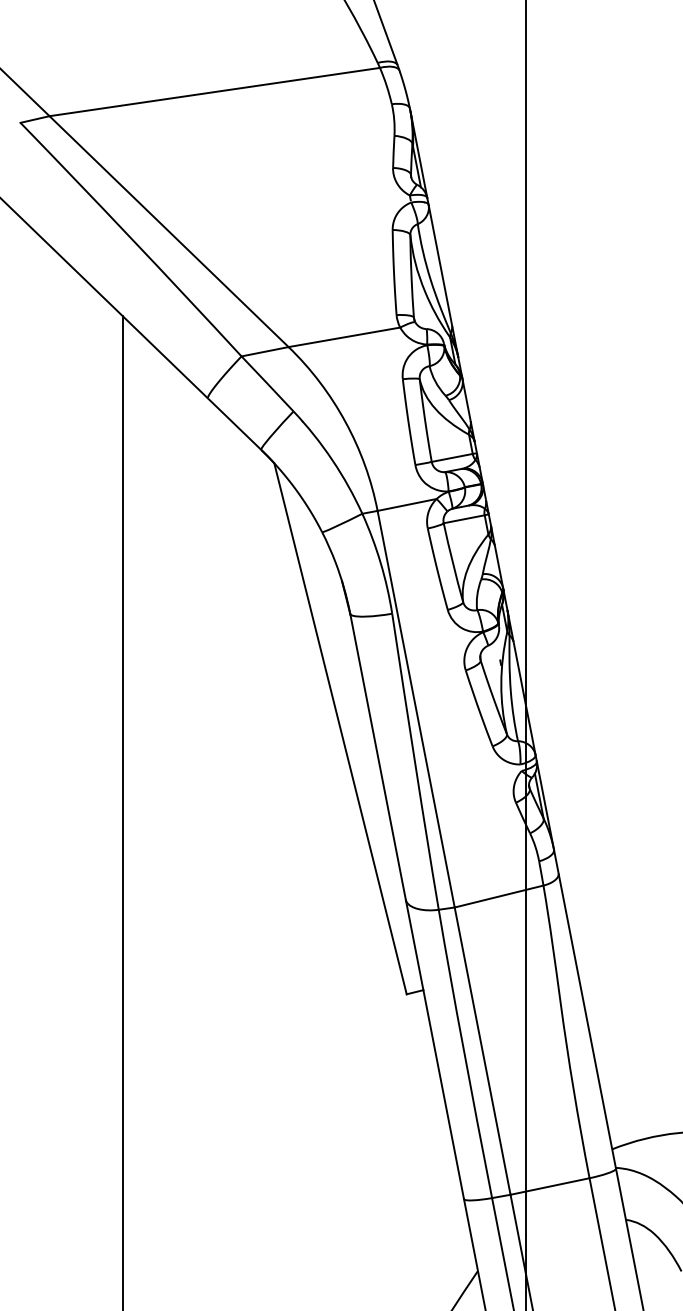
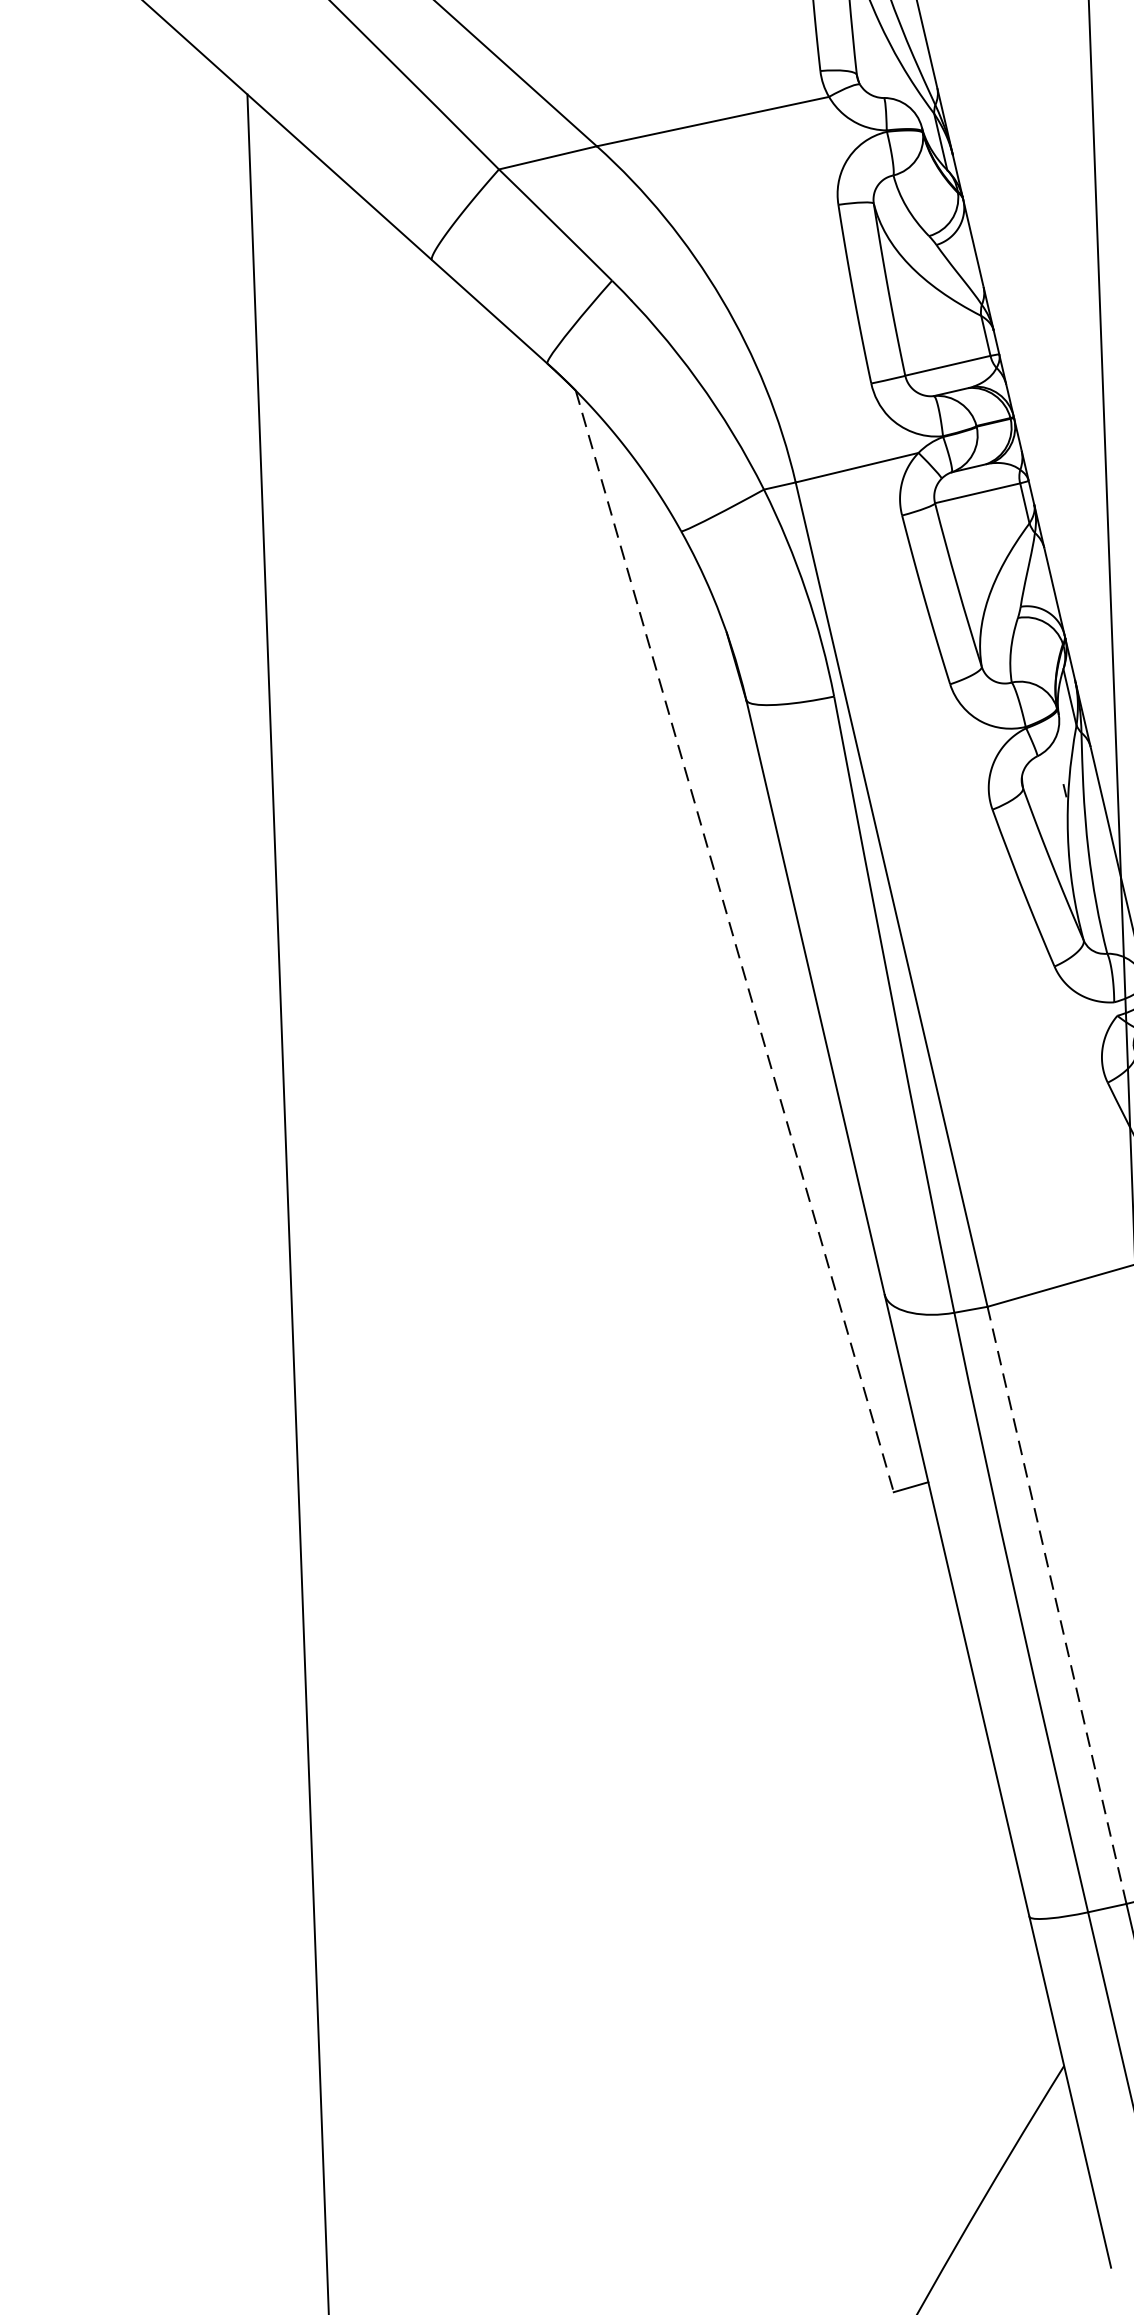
line: (340, 728) -> (734, 940), solid -> dashed
line: (482, 1050) -> (1056, 1604), solid -> dashed

